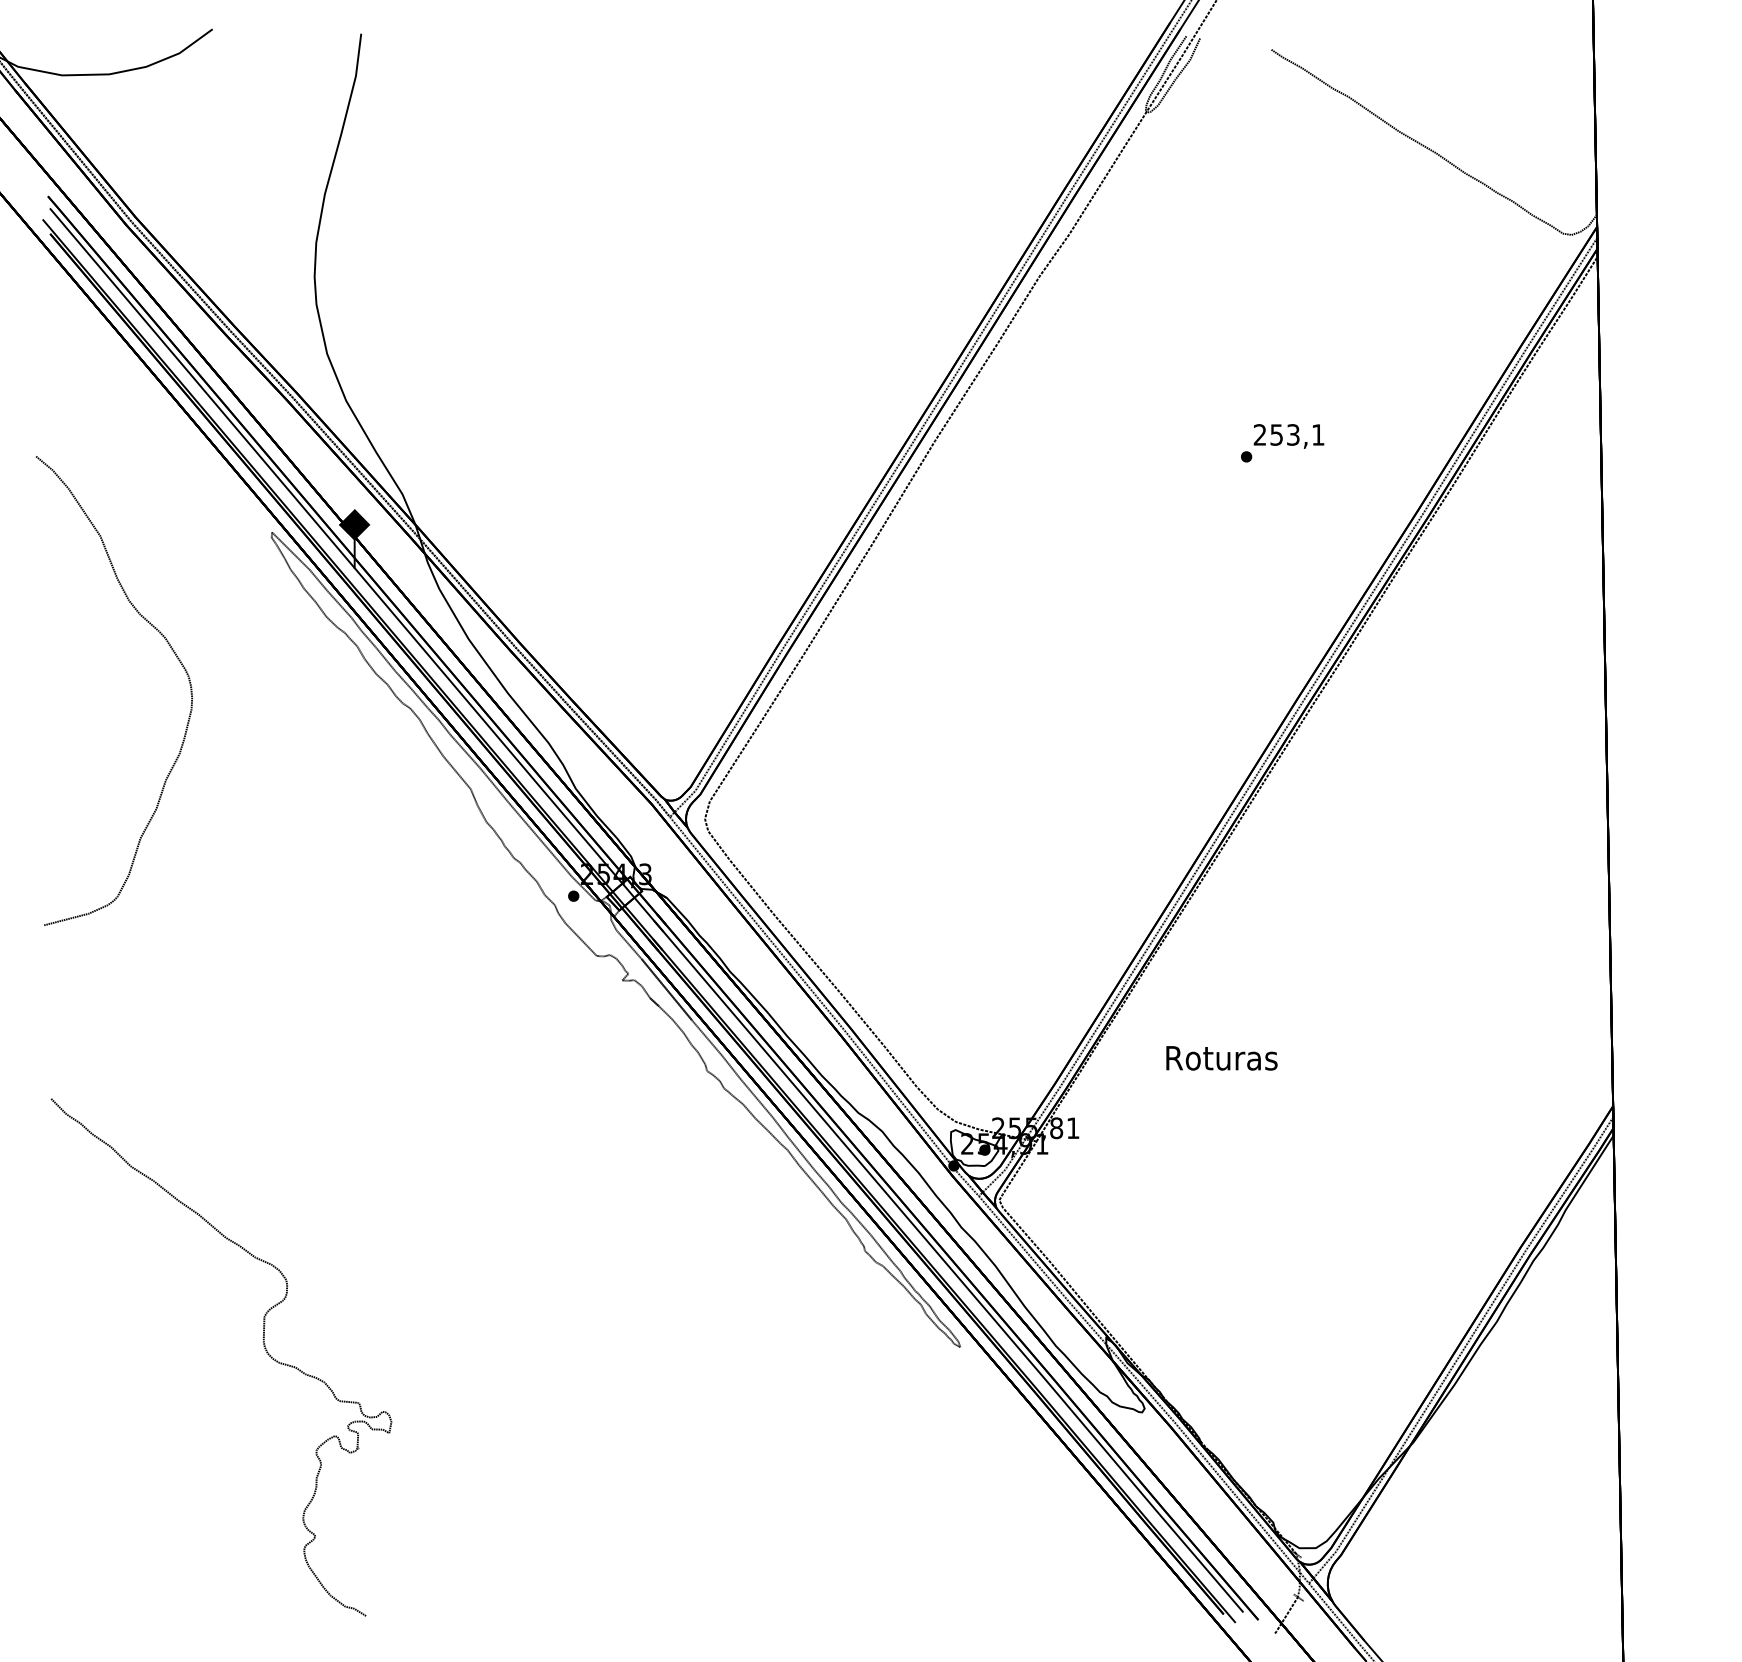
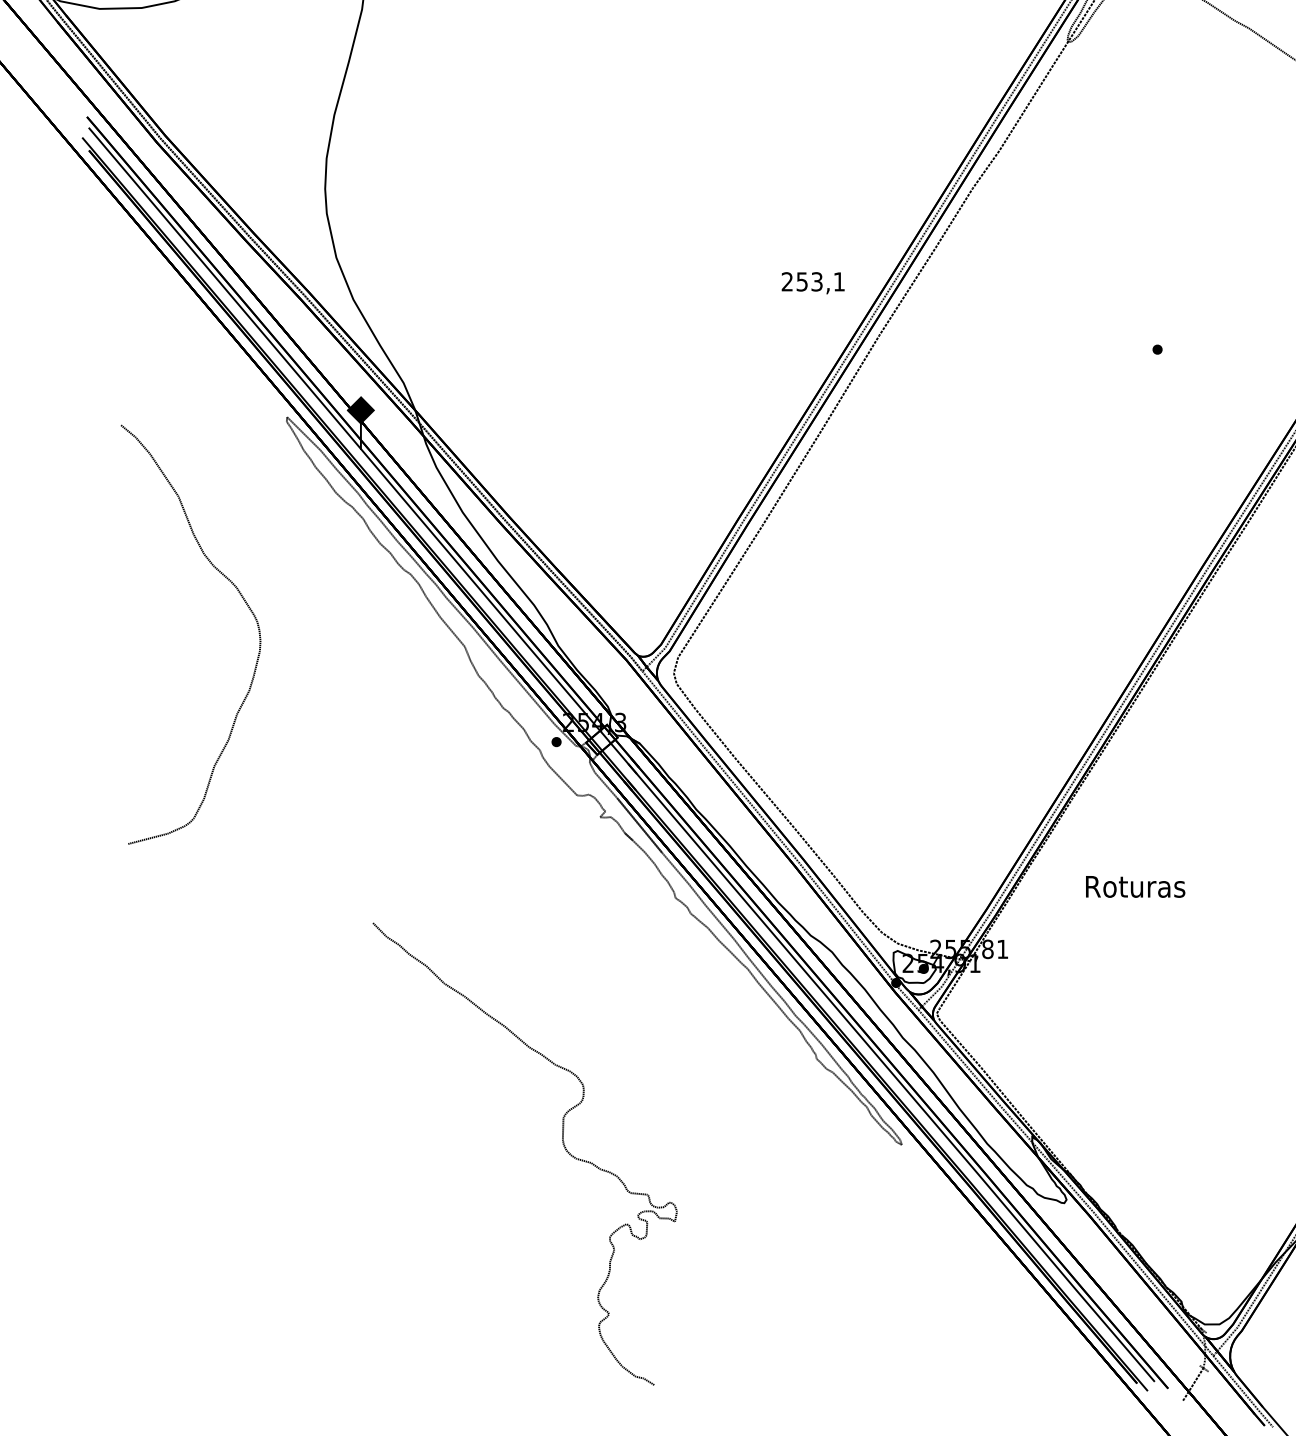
text: (1288, 436) -> (812, 283), moved
curve: (172, 651) -> (242, 599), moved
curve: (263, 1346) -> (562, 1144), moved

